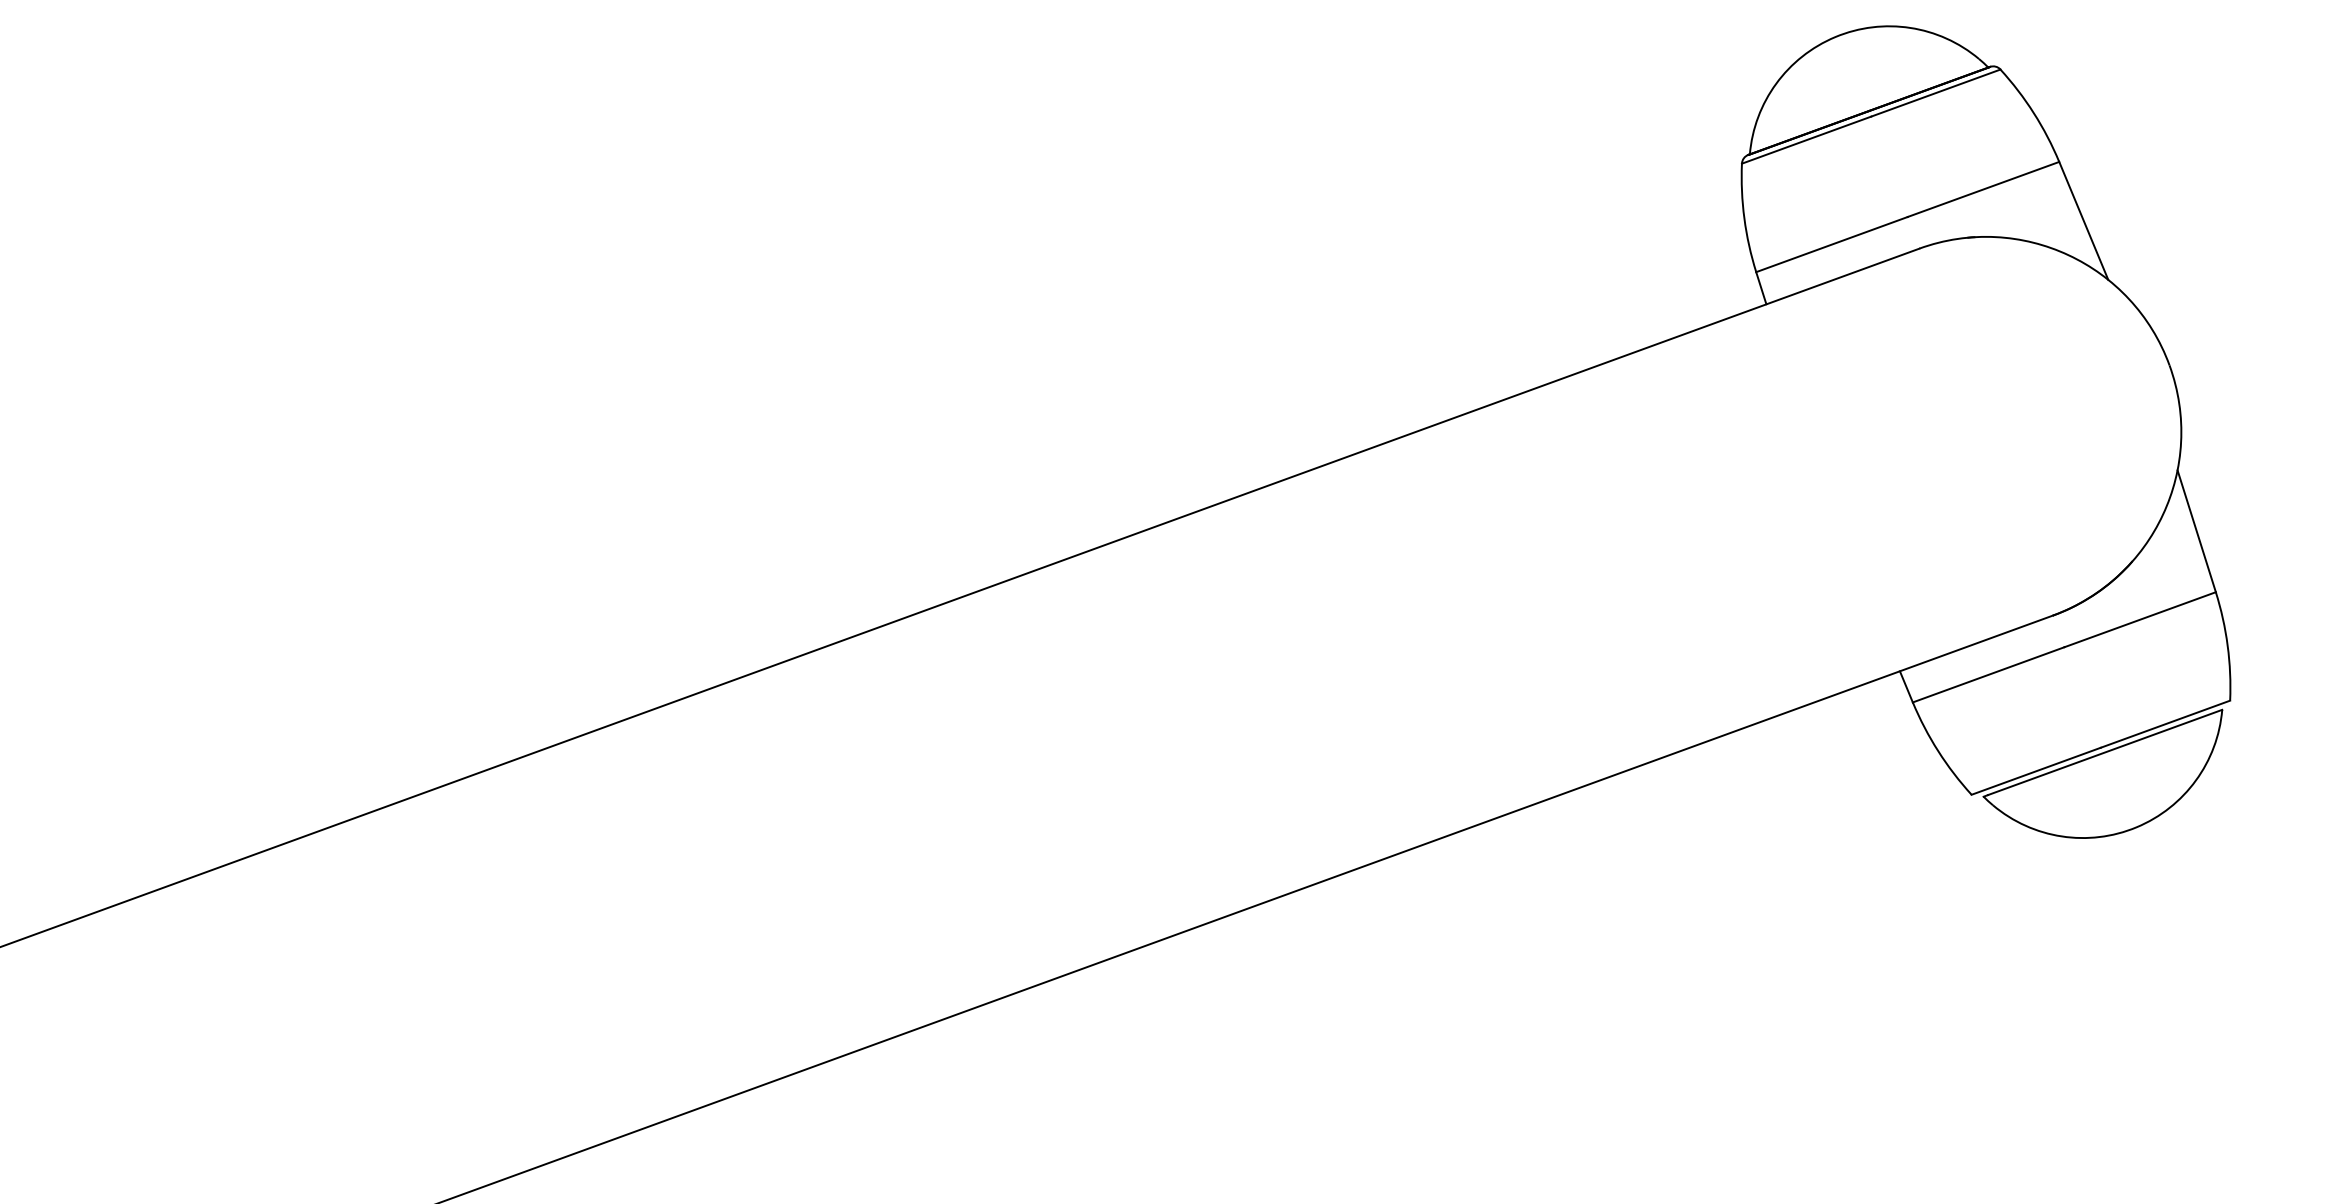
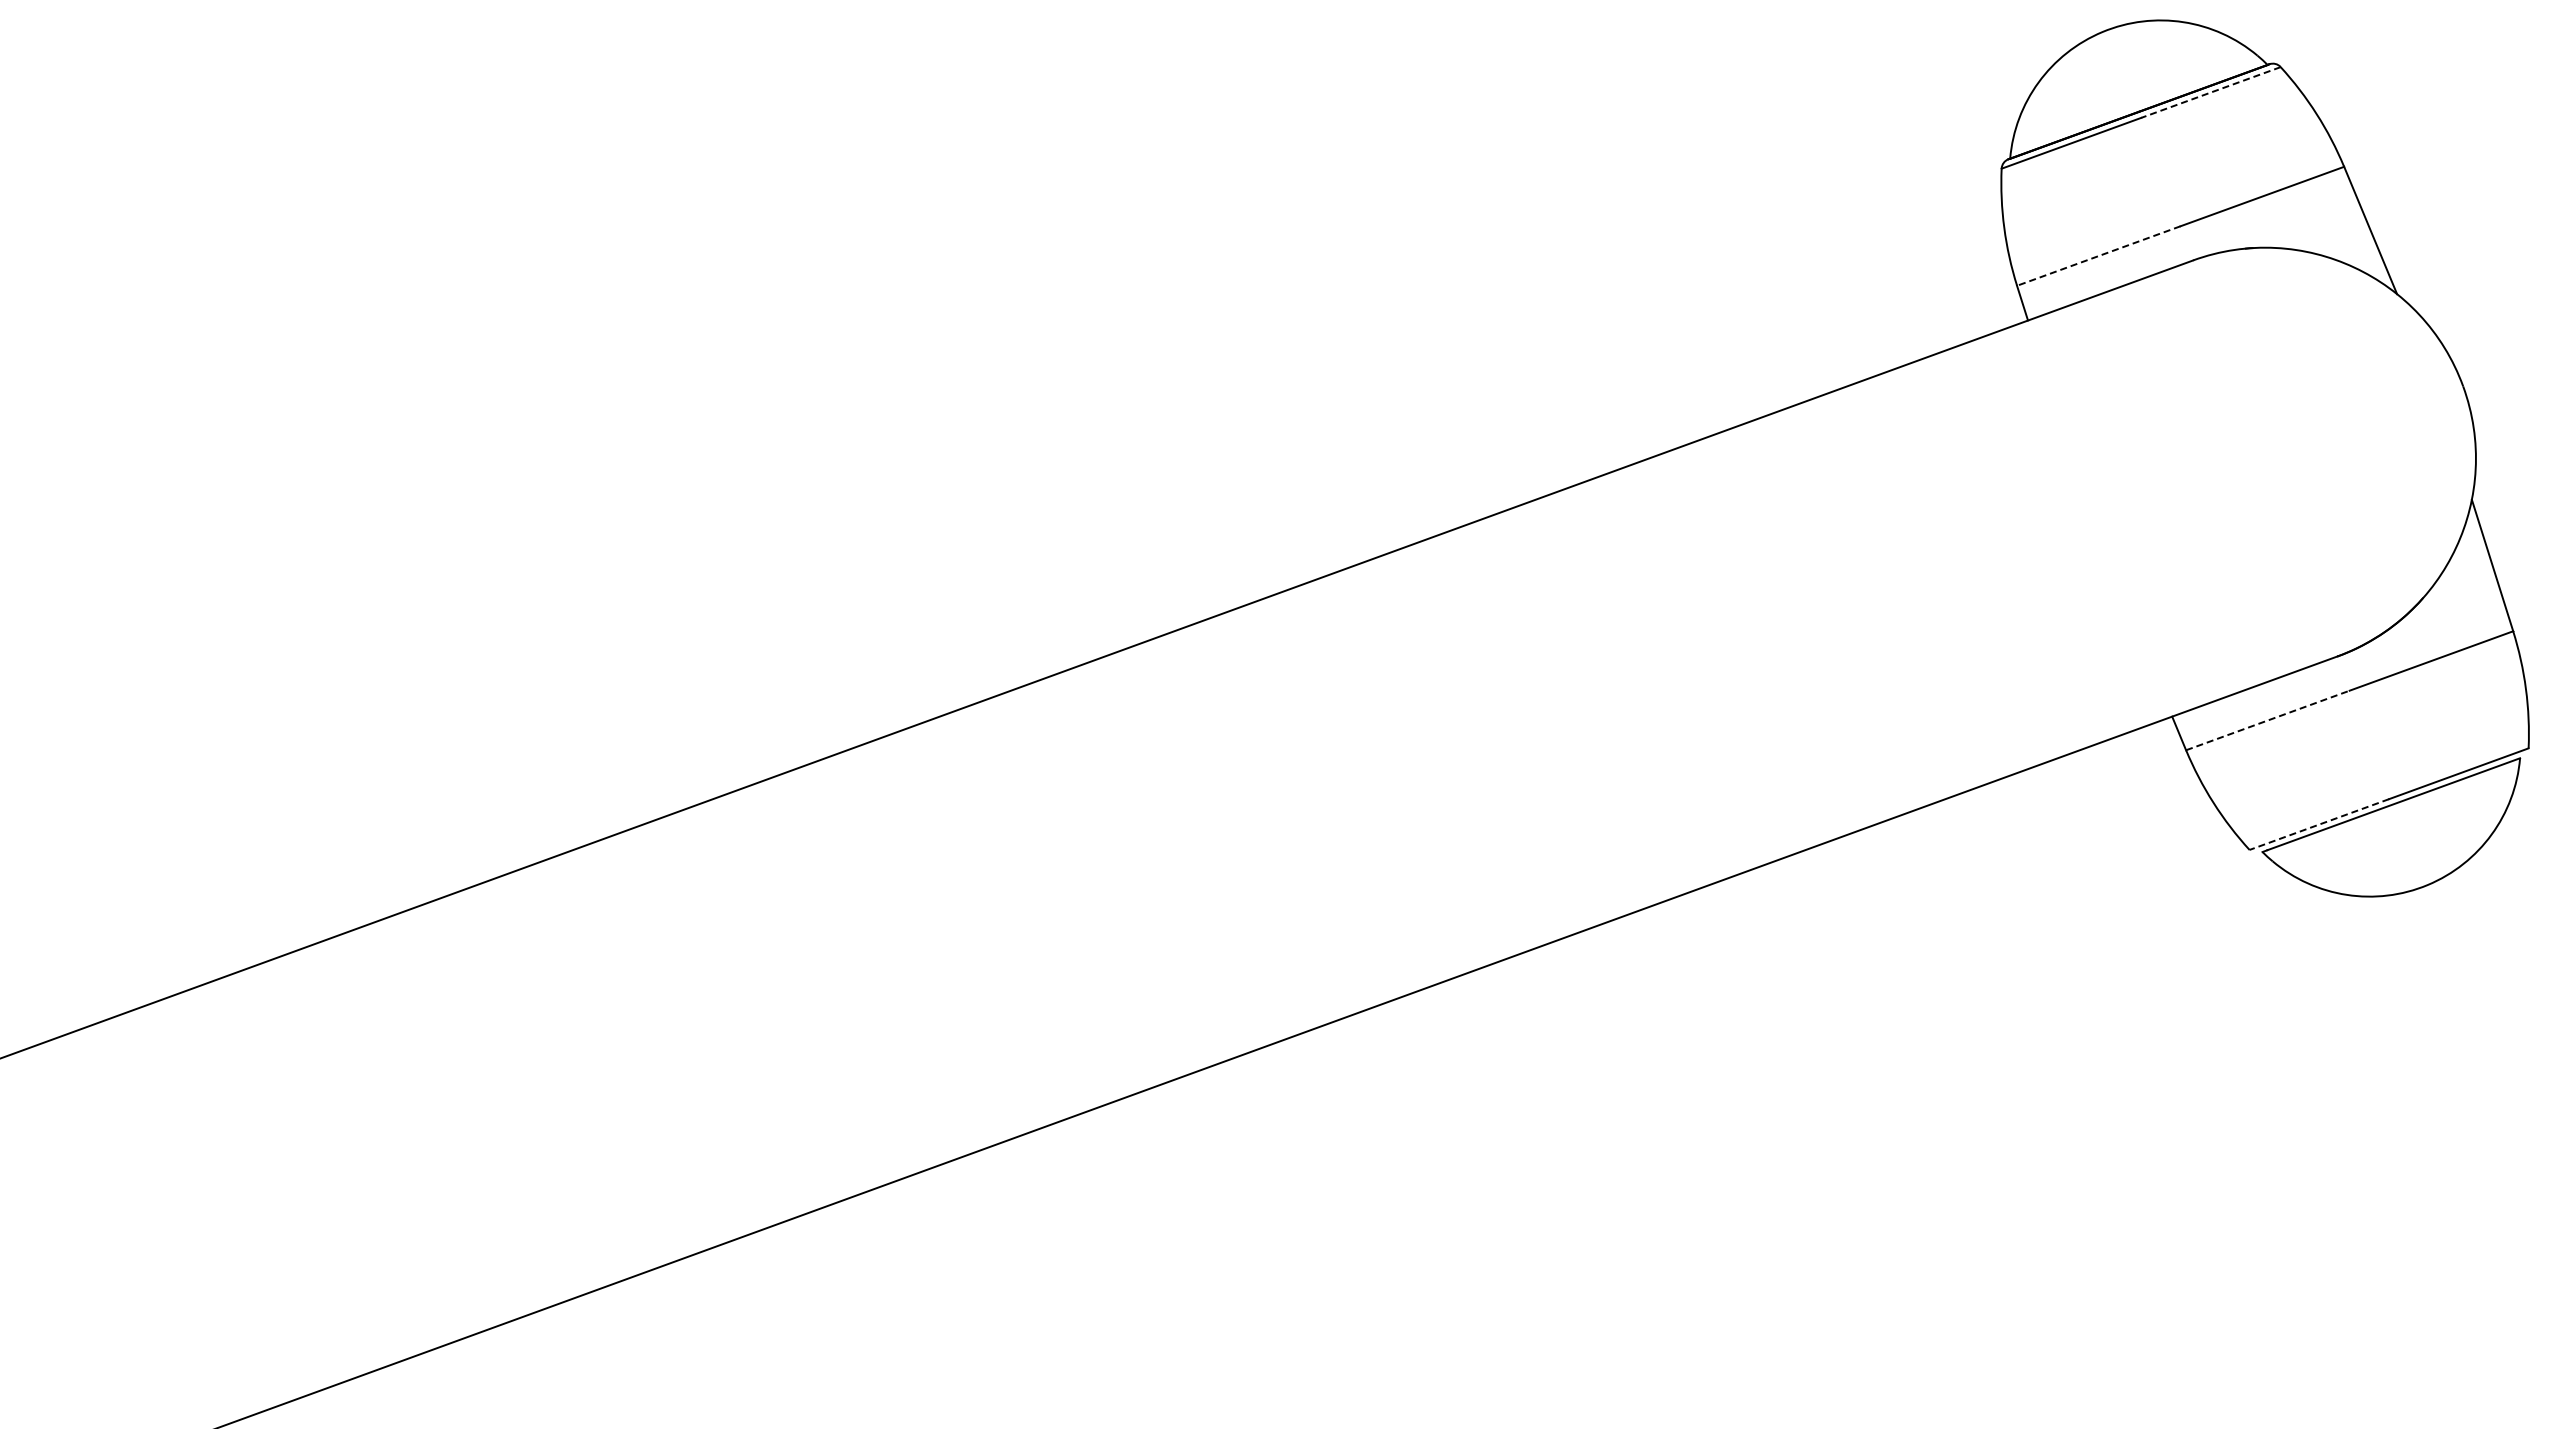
line: (1935, 93) -> (2210, 92), solid -> dashed
line: (1831, 245) -> (2098, 256), solid -> dashed
line: (1989, 674) -> (2268, 720), solid -> dashed
line: (2035, 771) -> (2318, 824), solid -> dashed

